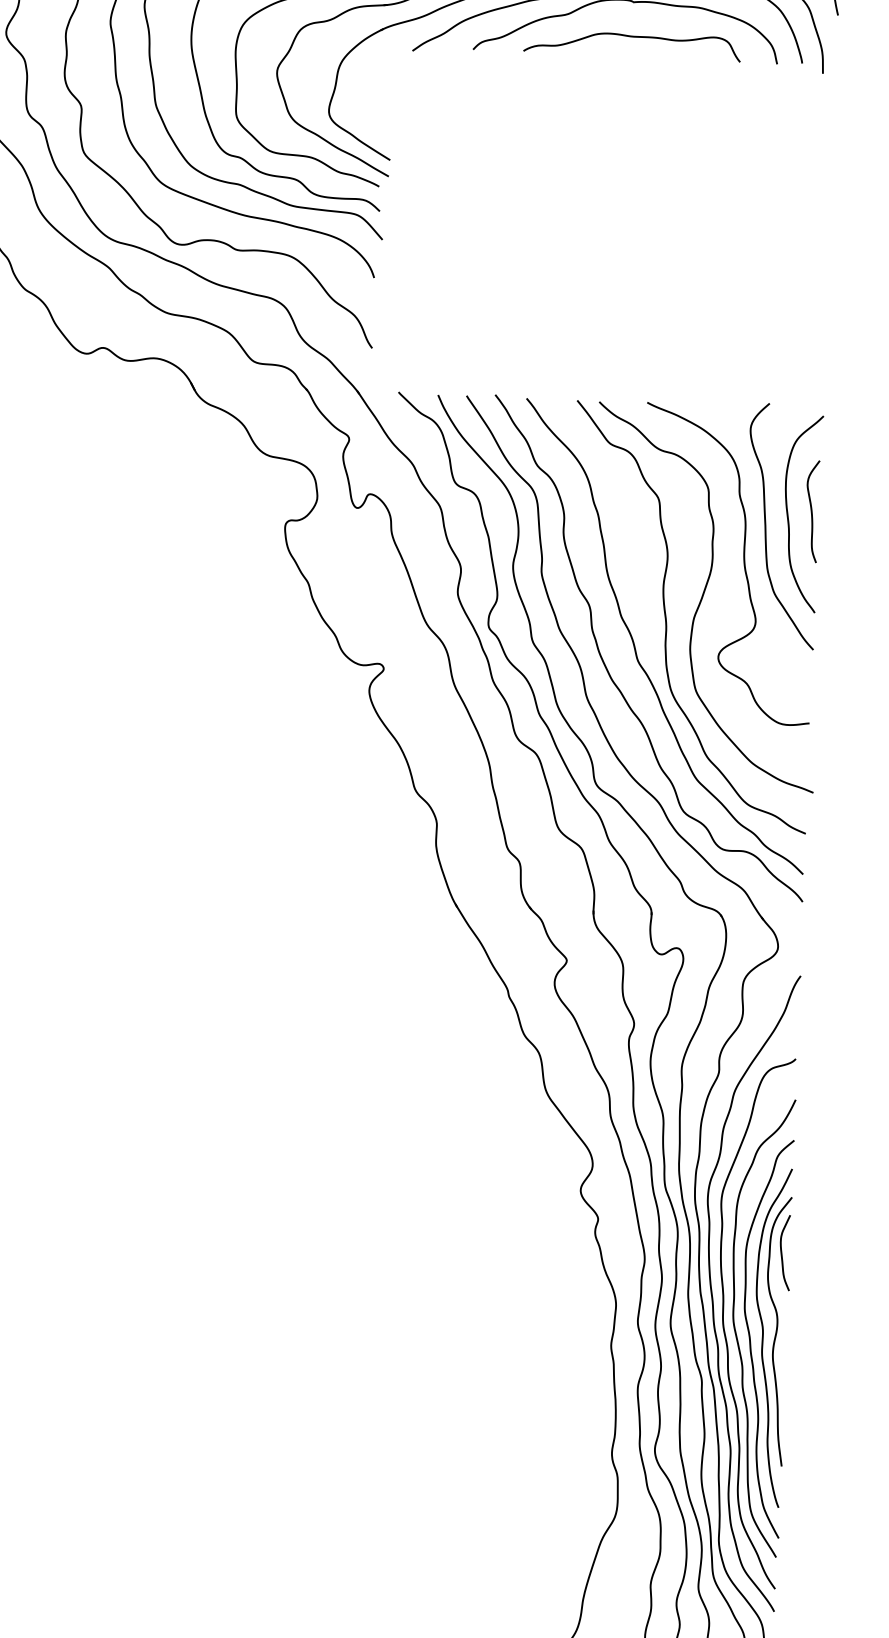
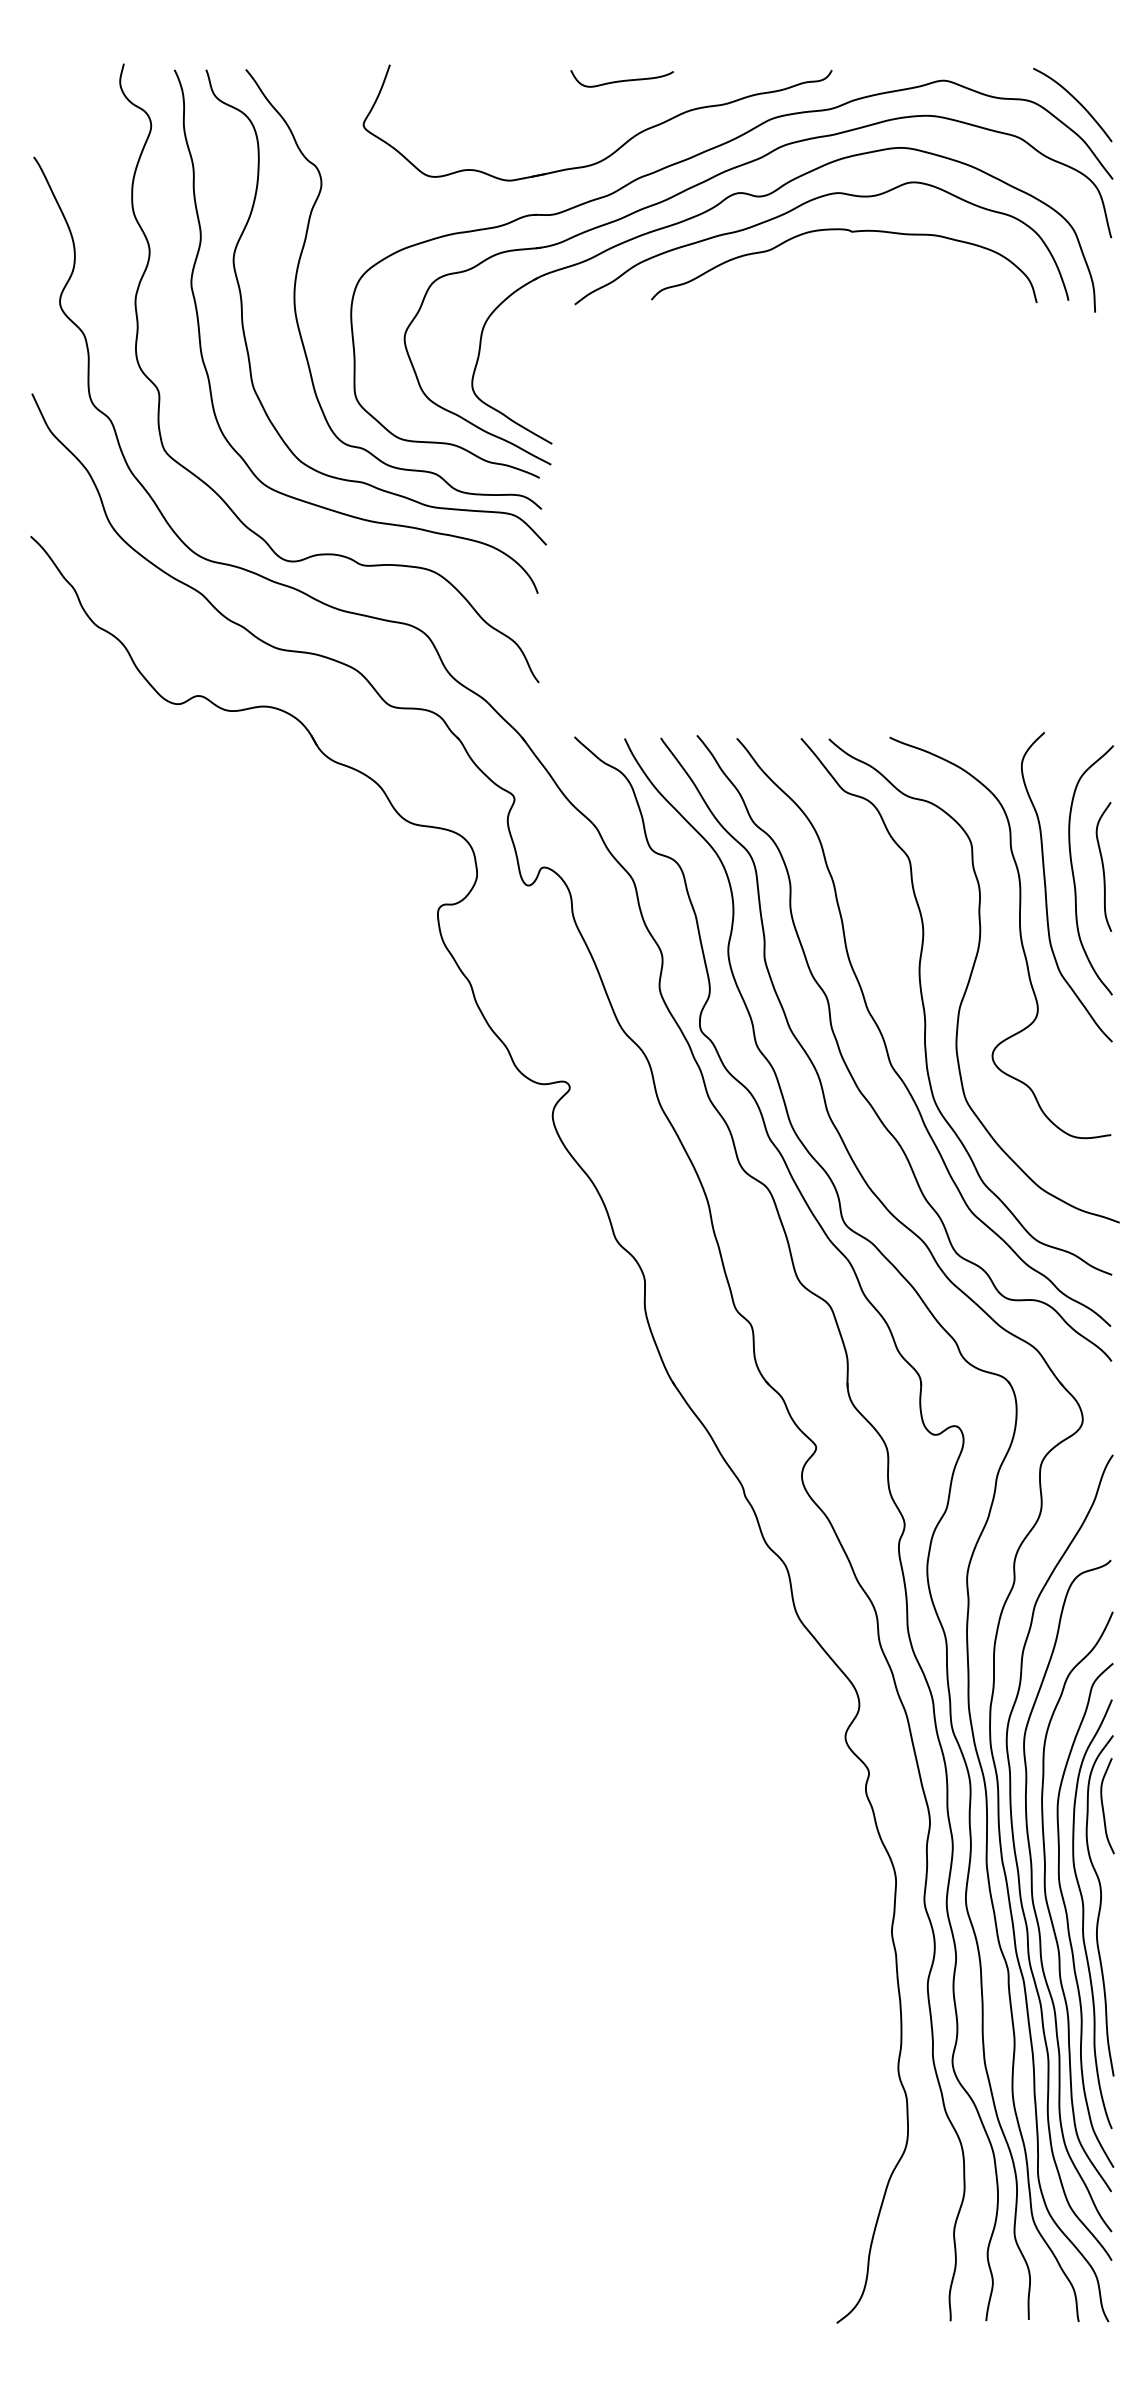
curve: (632, 37) -> (852, 276), removed

